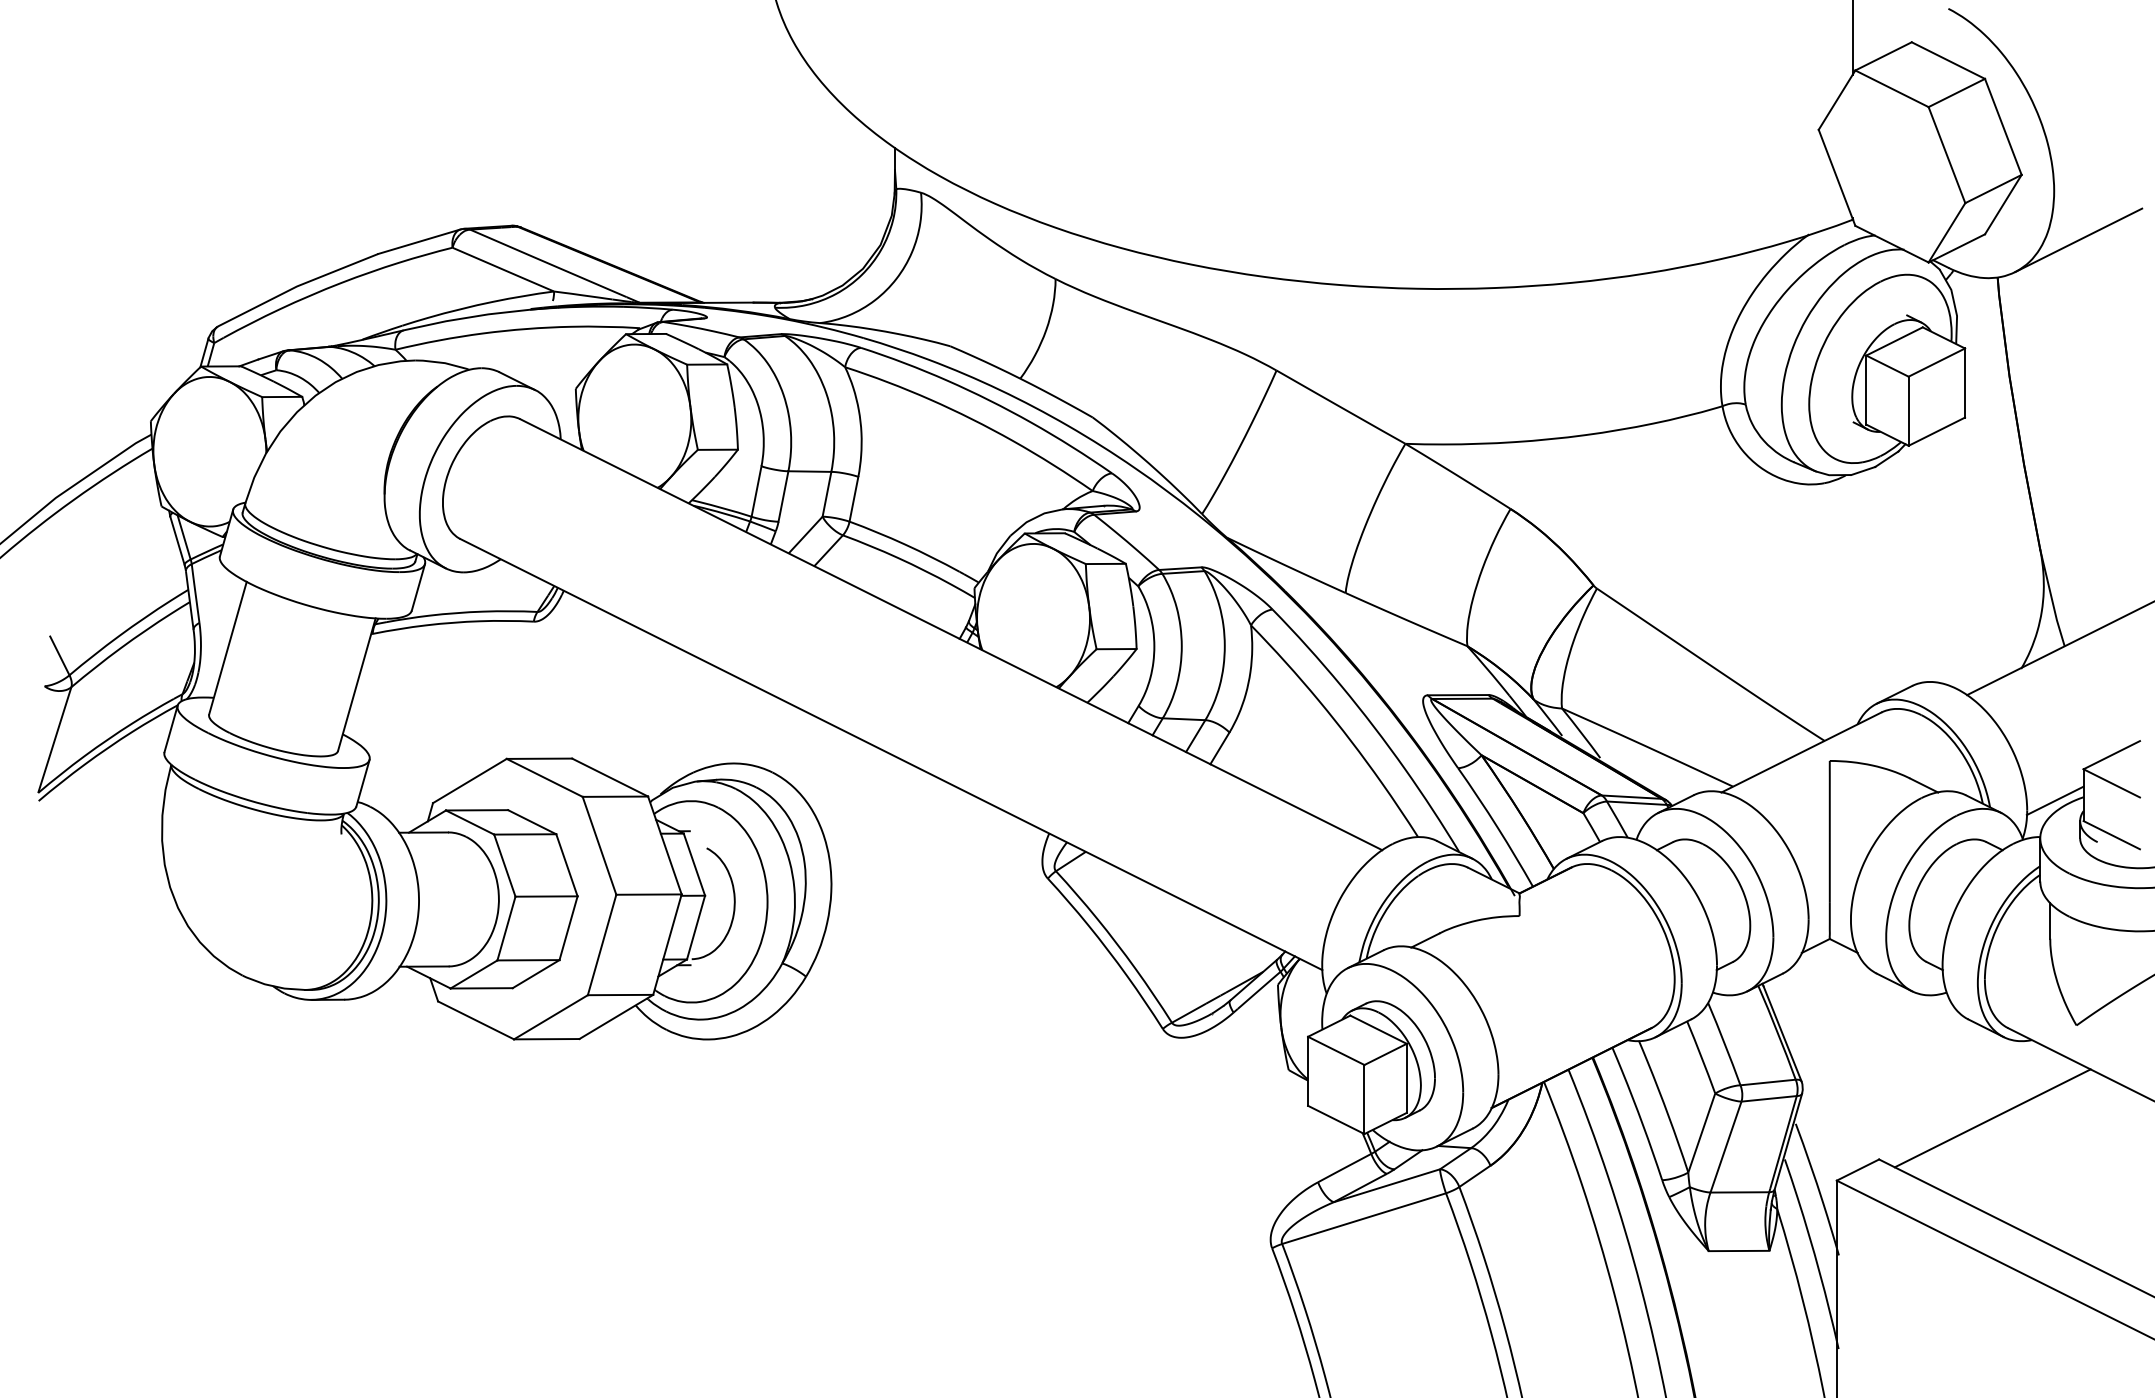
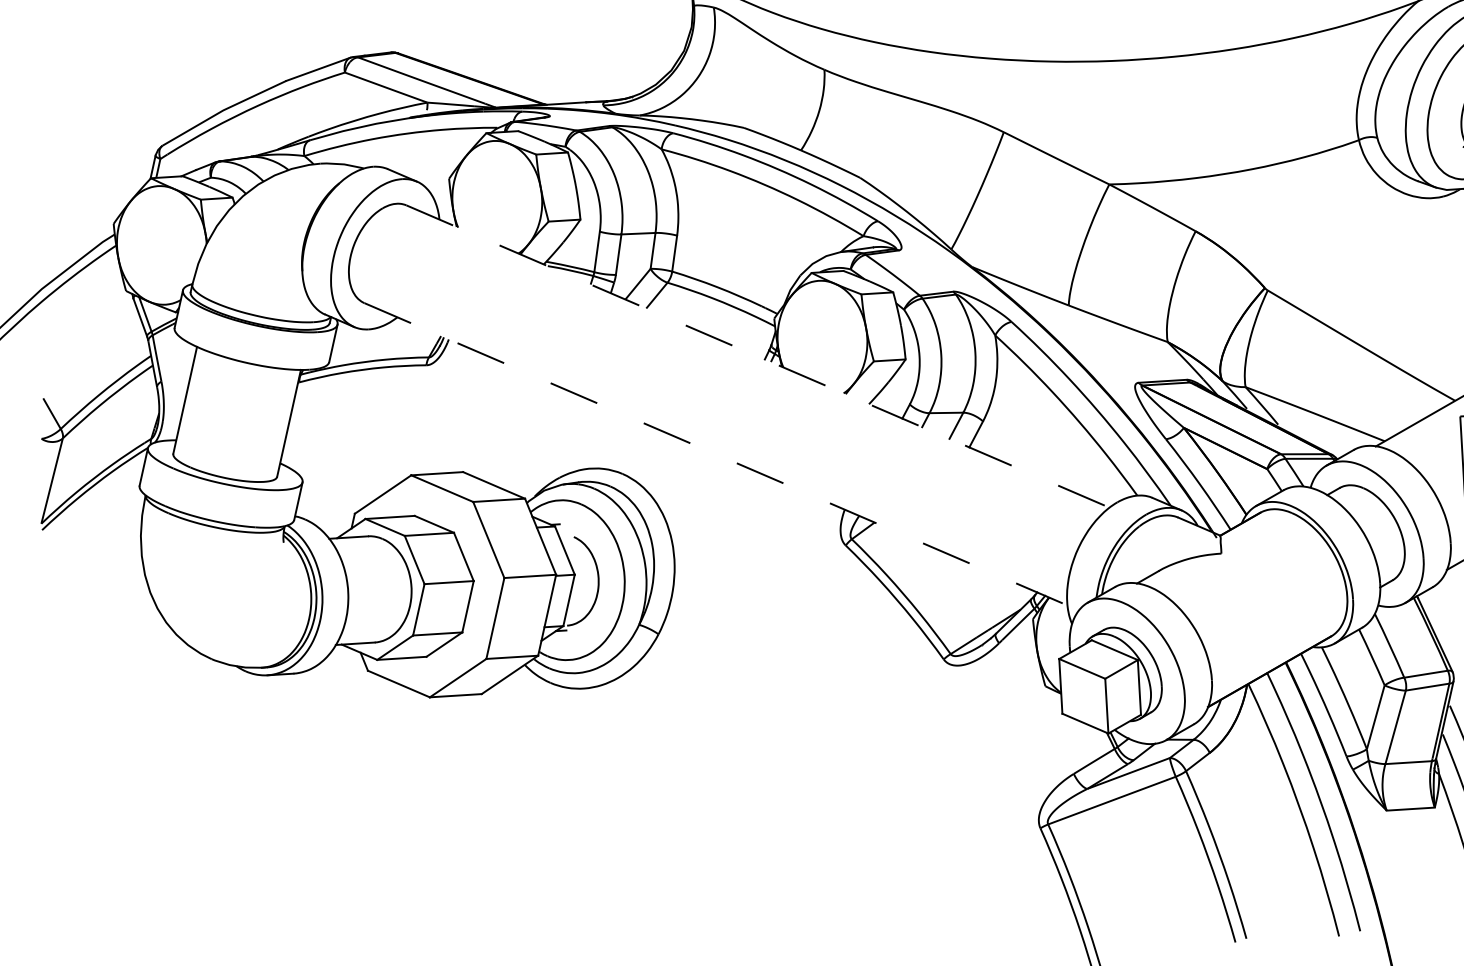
line: (951, 634) -> (758, 356), solid -> dashed
line: (891, 754) -> (716, 454), solid -> dashed

